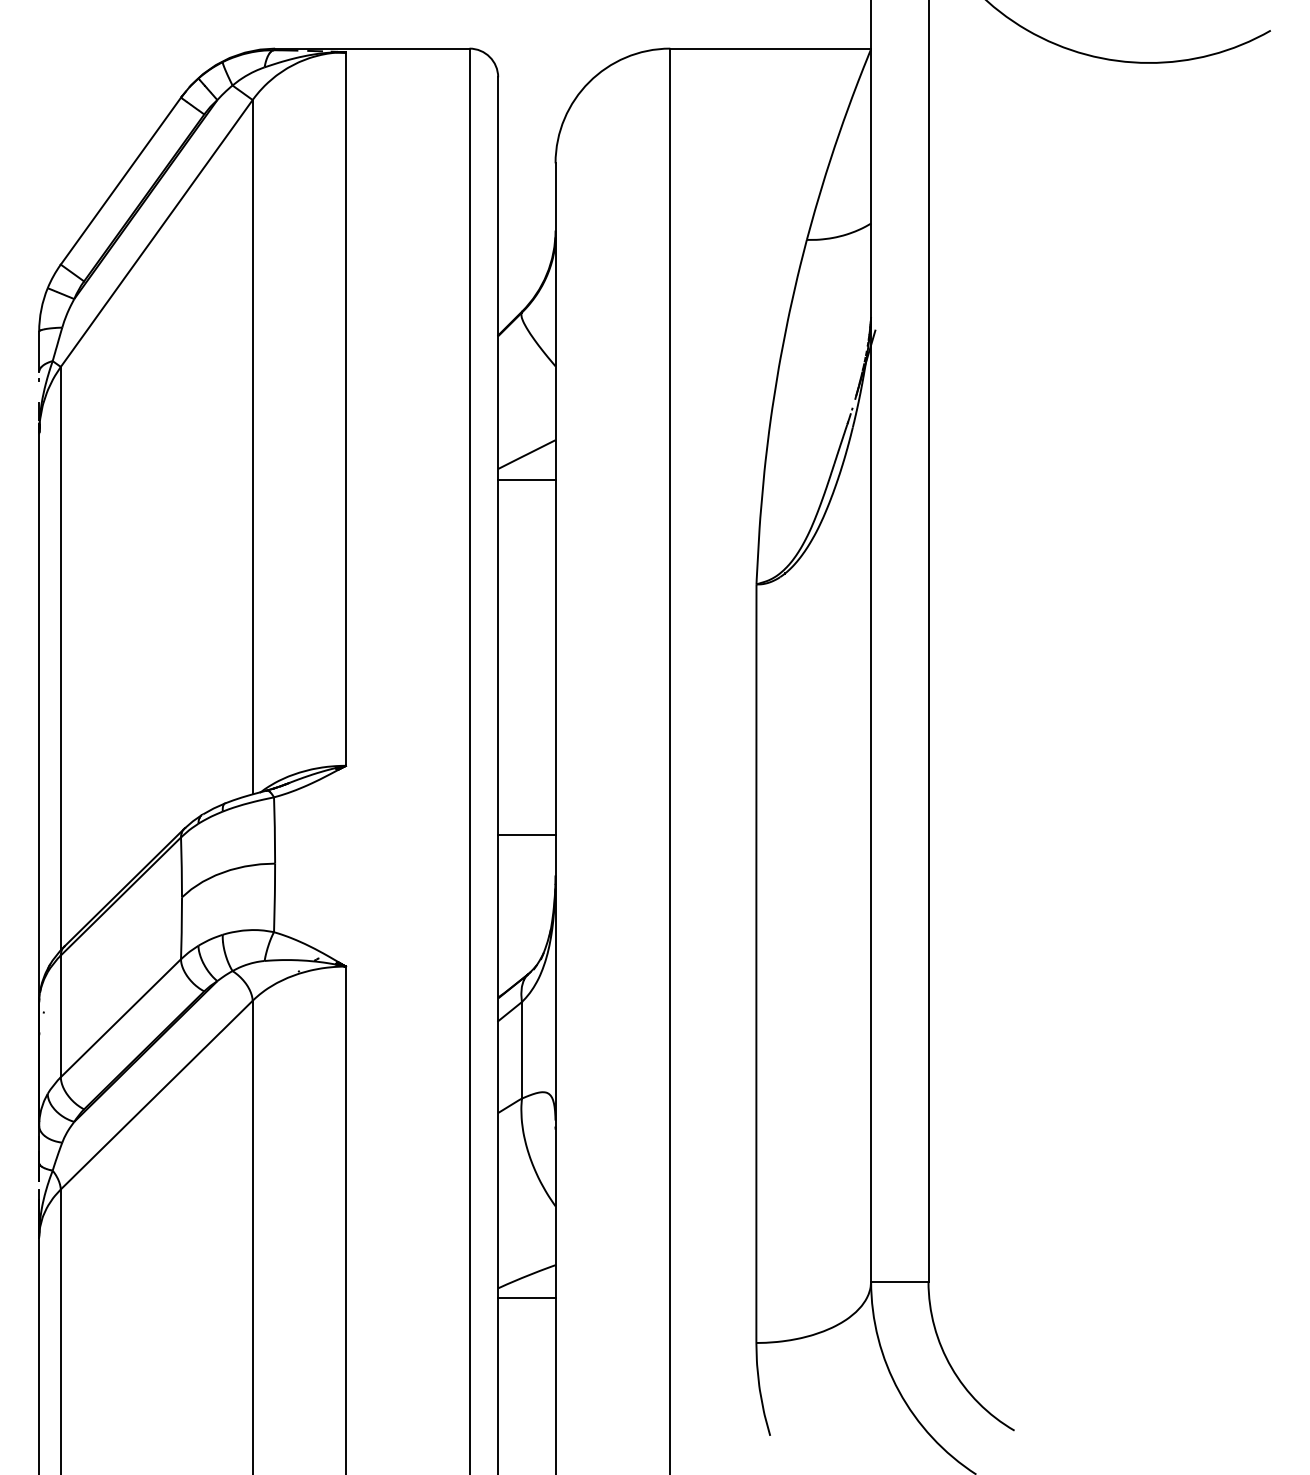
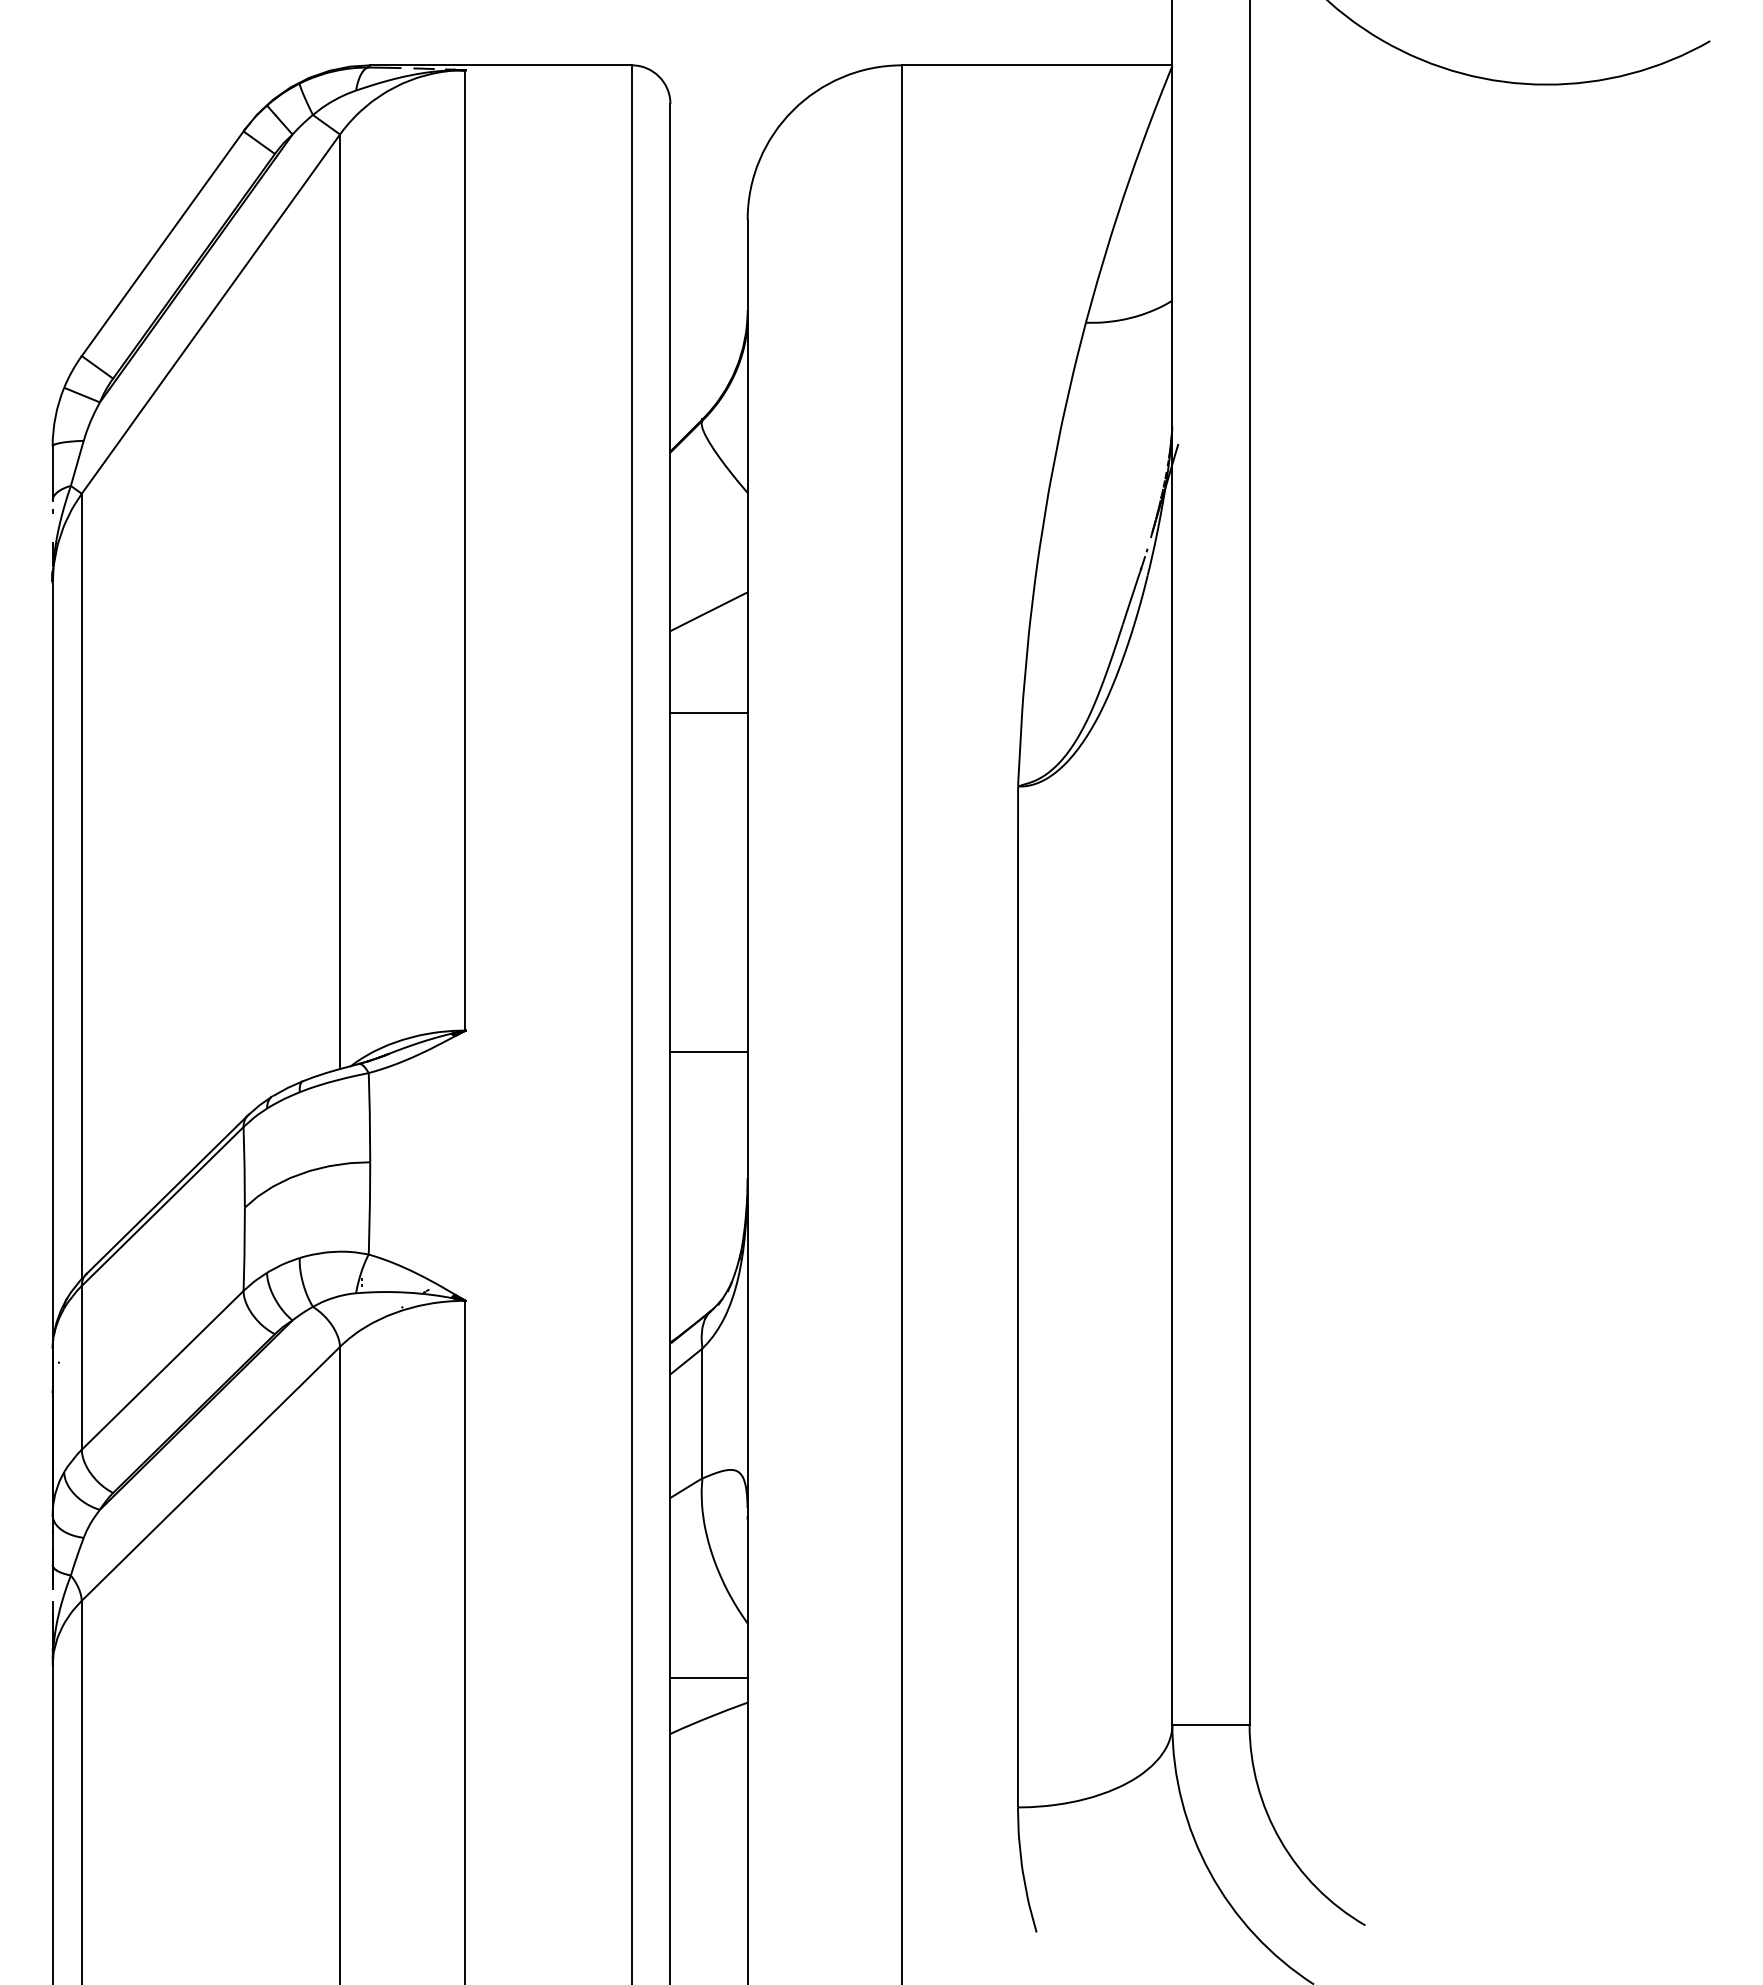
line: (526, 479) -> (708, 712), moved
line: (526, 835) -> (708, 1052), moved
line: (526, 1298) -> (708, 1678), moved

